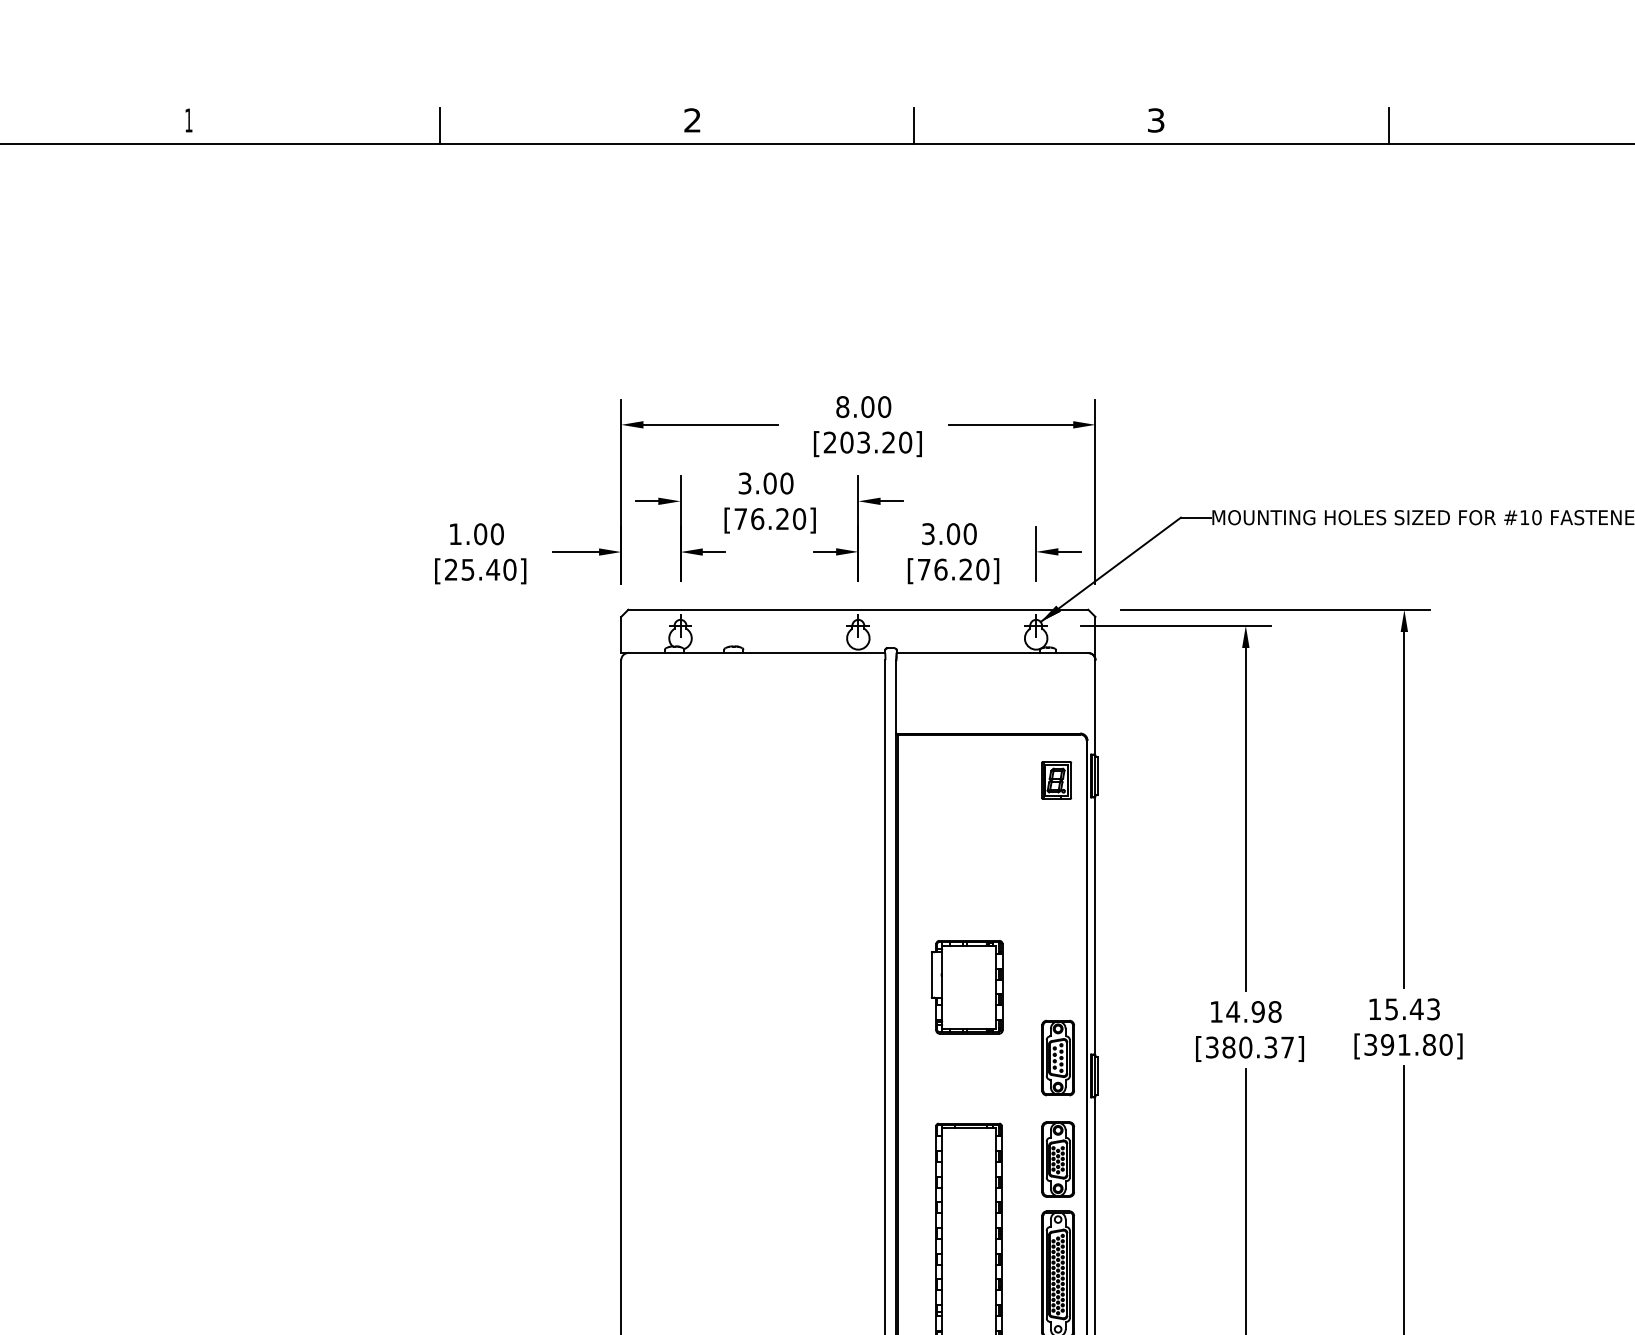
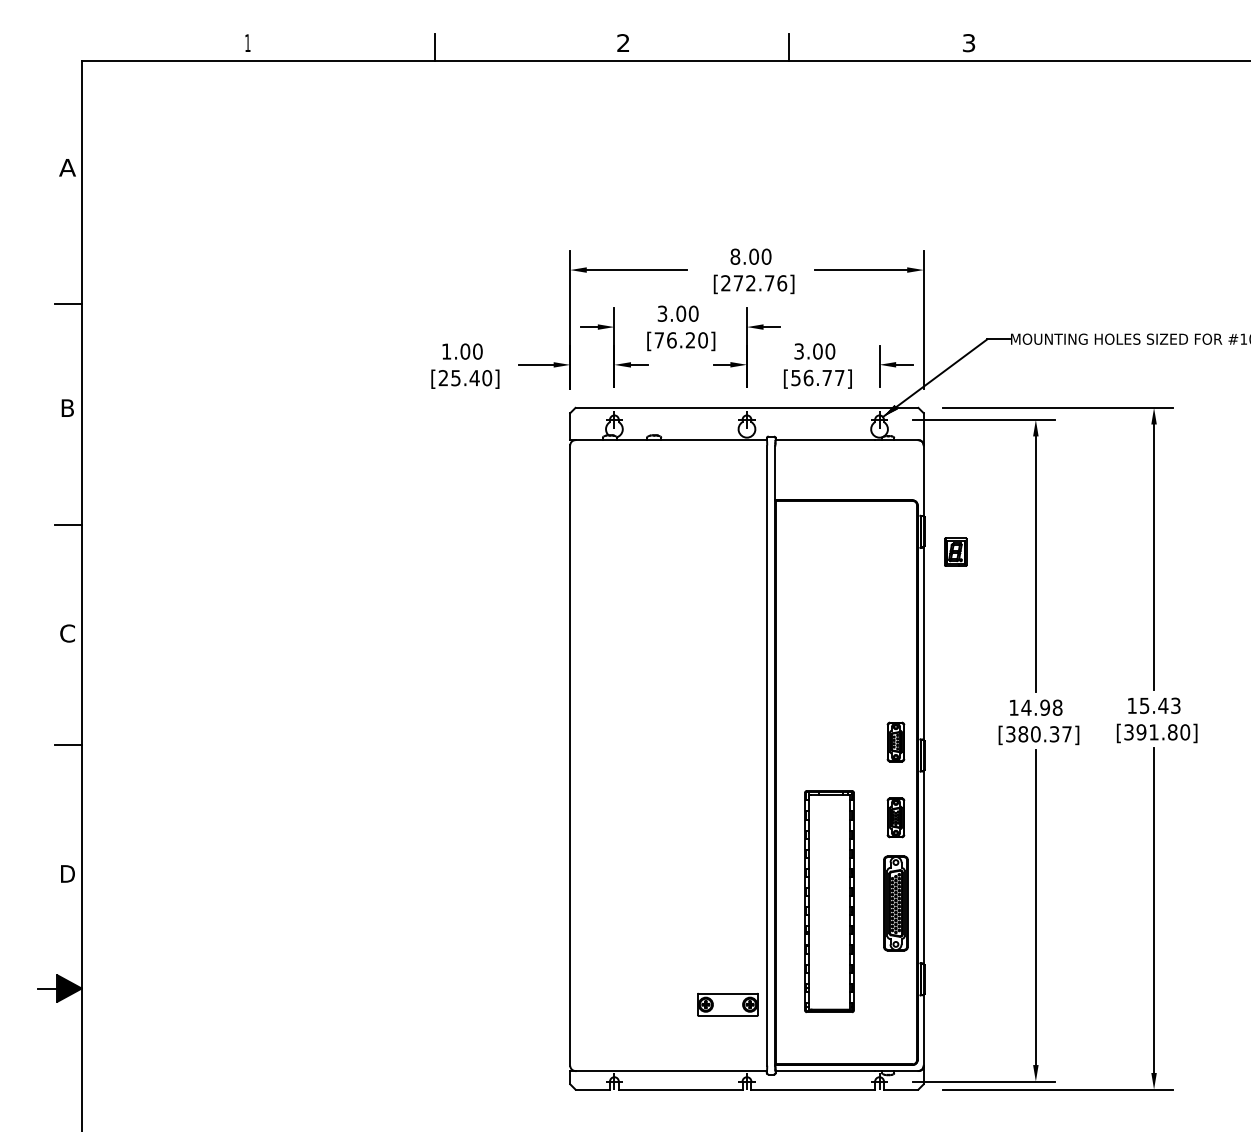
line: (1388, 124) -> (1142, 46), removed
text: (876, 442) -> (760, 283), [203.20] -> [272.76]
text: (952, 568) -> (817, 377), [76.20] -> [56.77]
part: (1056, 779) -> (955, 551), moved
part: (966, 986) -> (827, 688), removed
part: (1057, 1057) -> (895, 741), size x0.7
part: (1057, 1159) -> (895, 817), size x0.7

